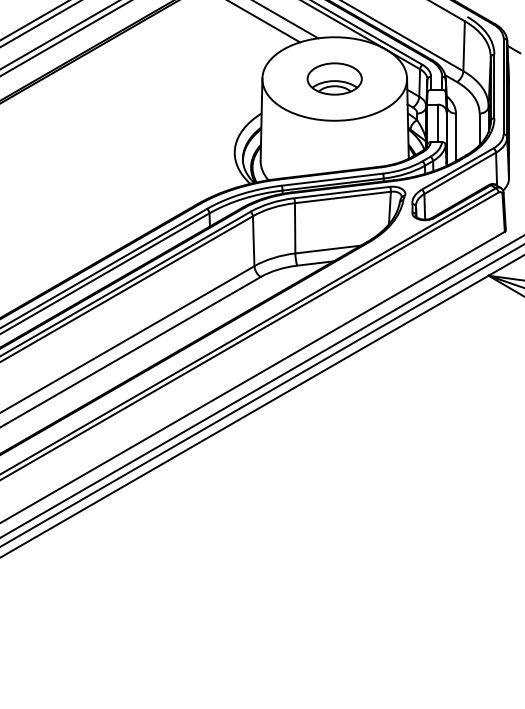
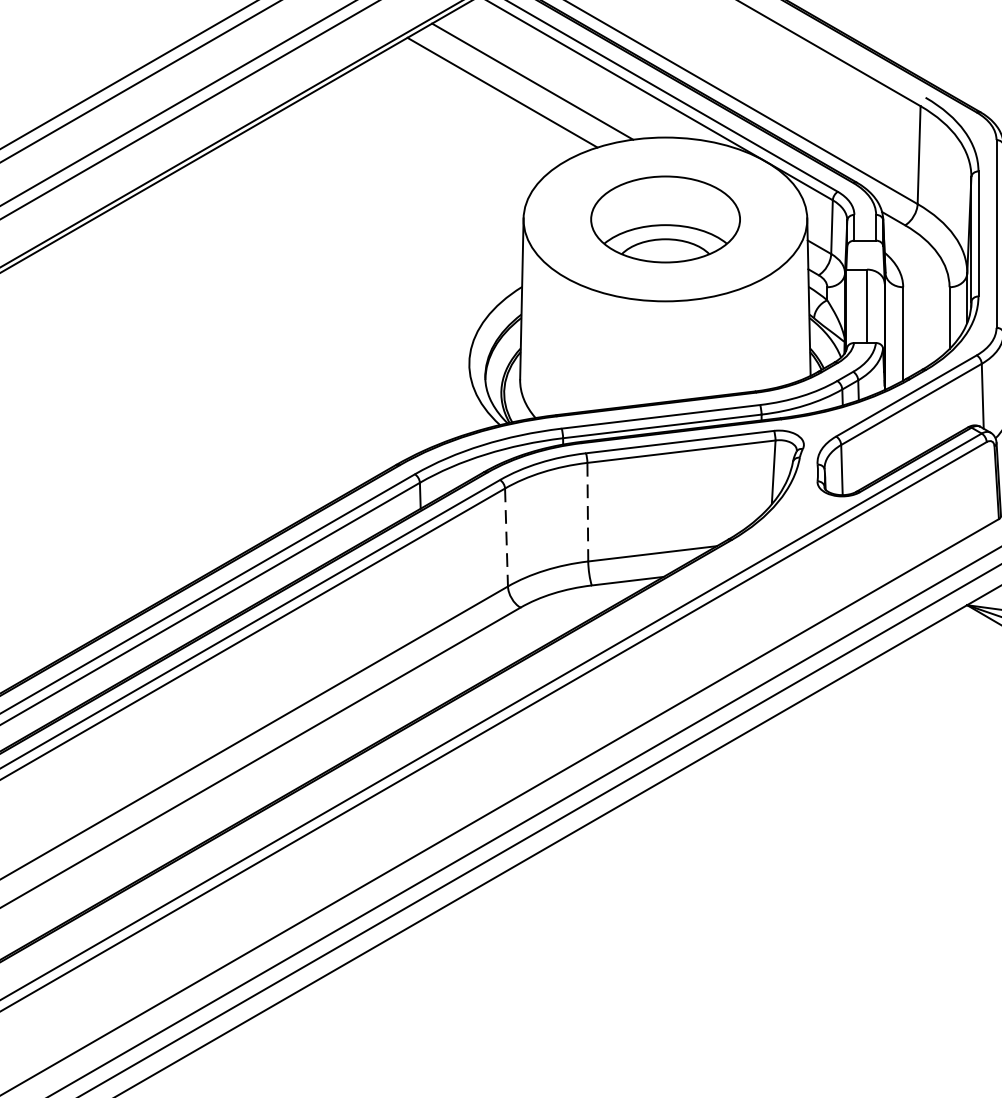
part: (334, 78) -> (664, 218), size x1.4
line: (295, 228) -> (588, 512), solid -> dashed
line: (253, 241) -> (506, 538), solid -> dashed

